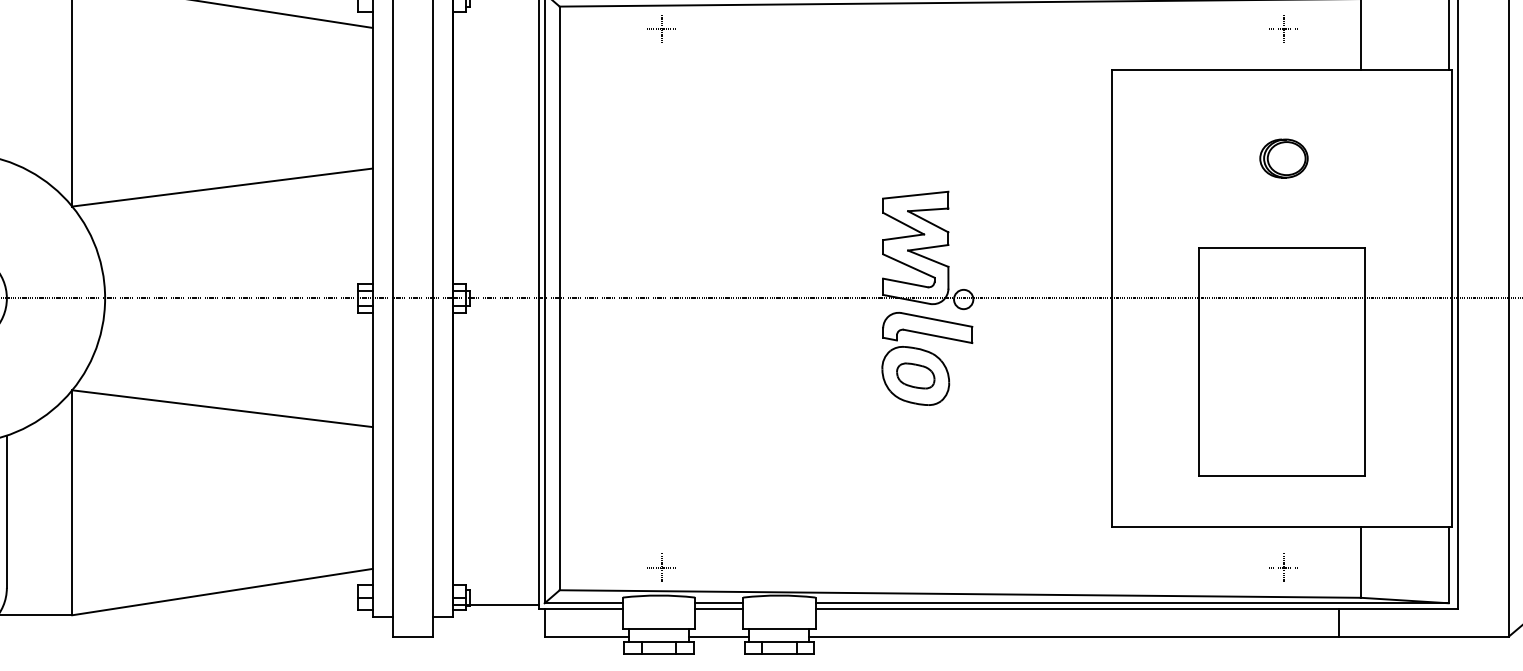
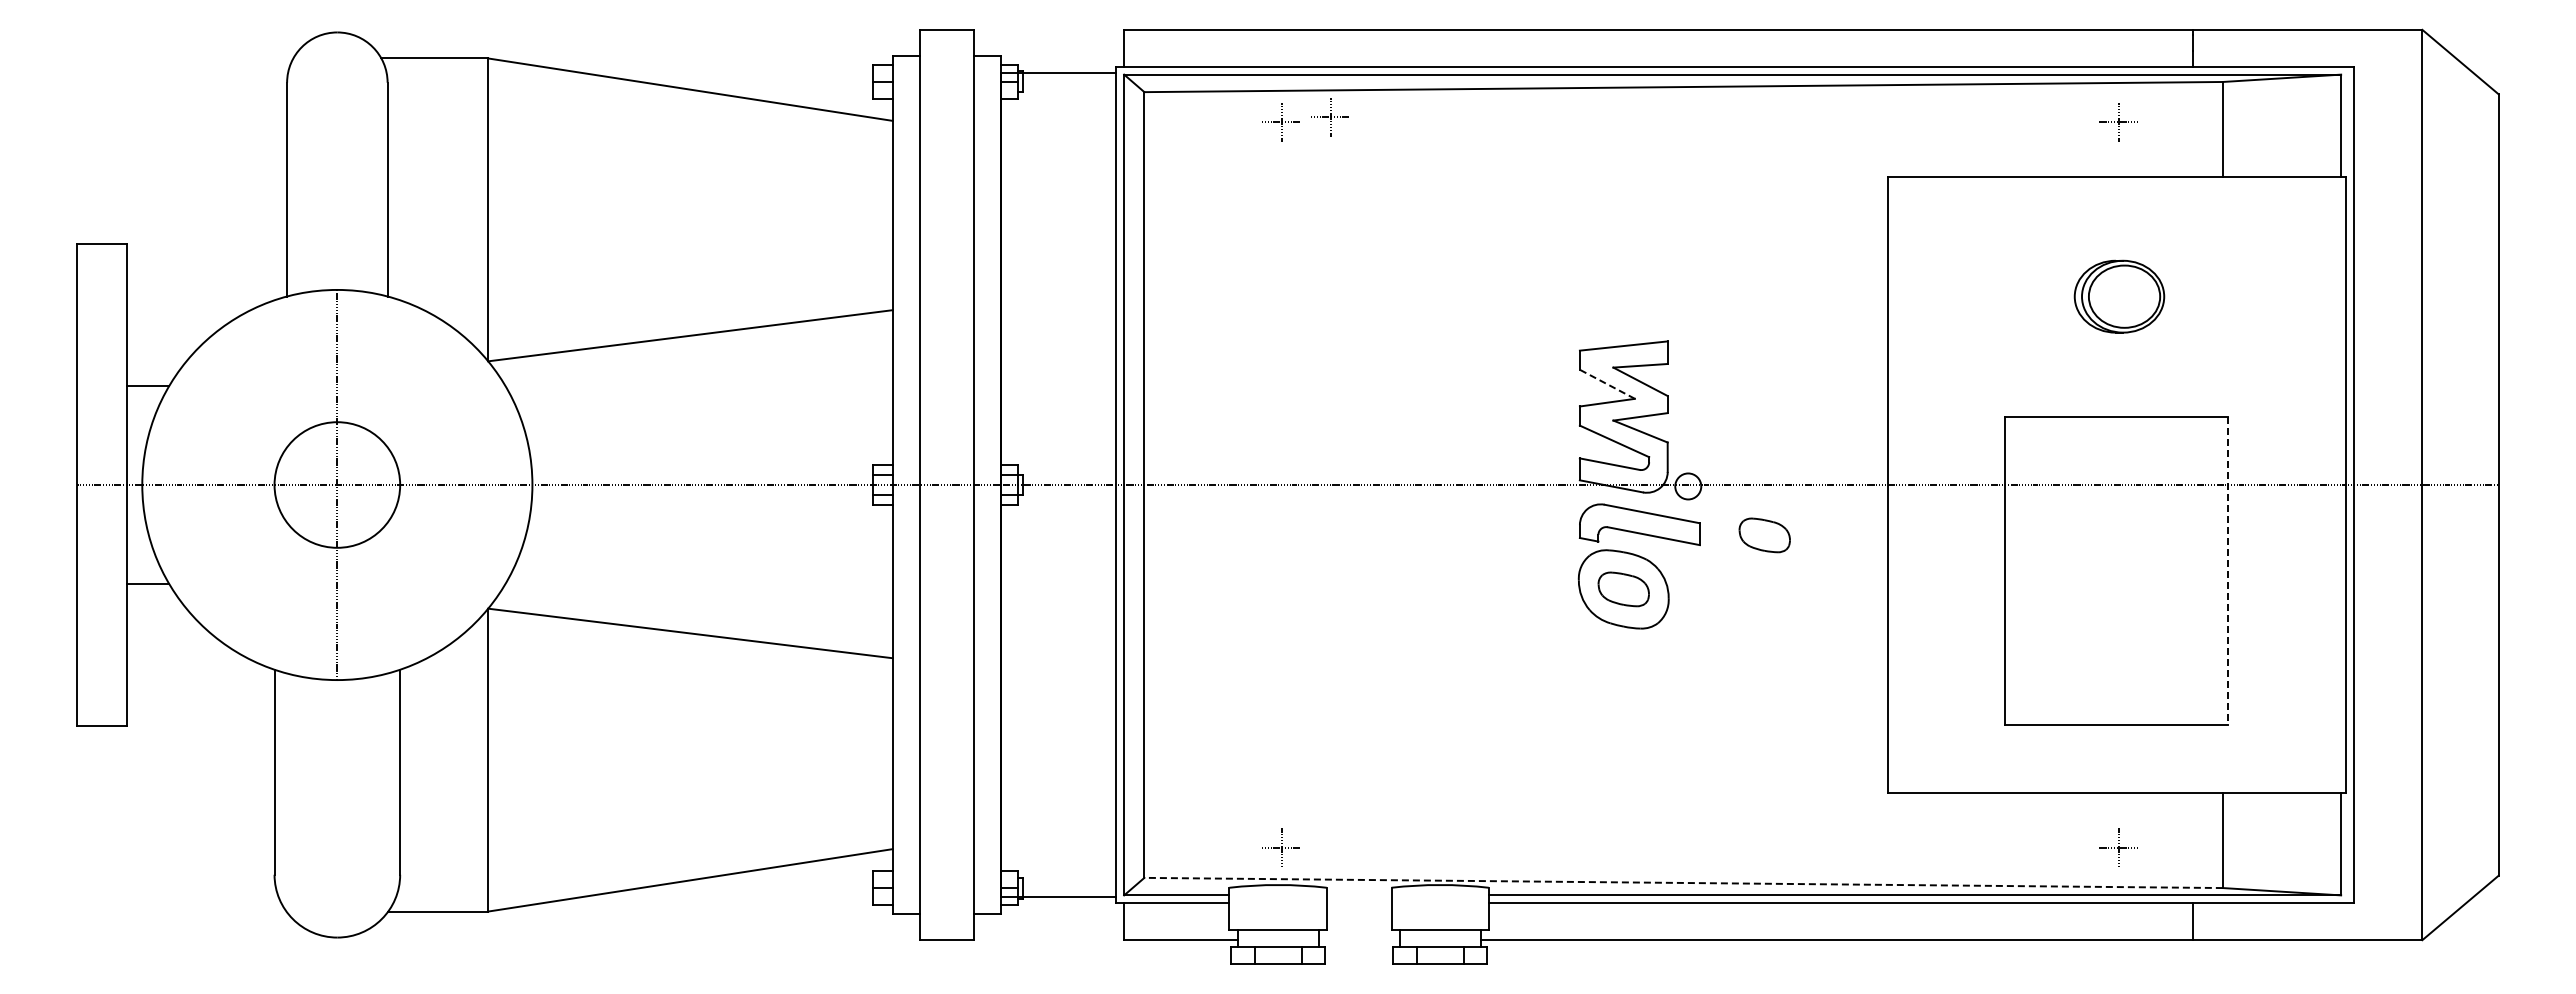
part: (697, 25) -> (1329, 117), added
part: (1284, 158) -> (2119, 296), size x1.4
line: (903, 223) -> (1607, 384), solid -> dashed
part: (1020, 335) -> (1764, 535), added
line: (1364, 362) -> (2228, 571), solid -> dashed
line: (960, 593) -> (1683, 882), solid -> dashed
line: (718, 603) -> (1358, 895), removed
line: (718, 608) -> (1358, 902), removed
line: (718, 636) -> (1358, 940), removed

